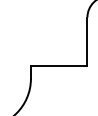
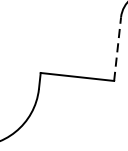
line: (87, 41) -> (117, 48), solid -> dashed

